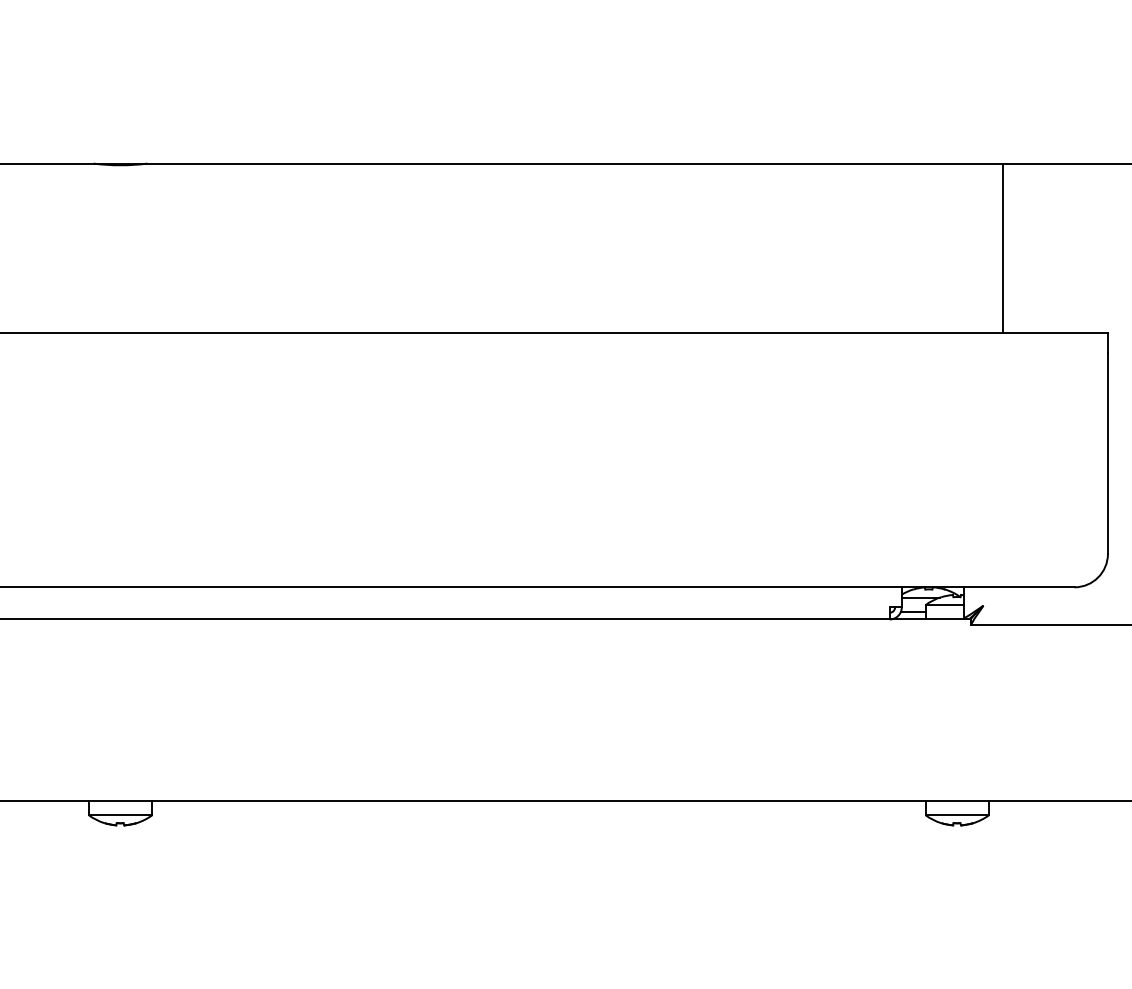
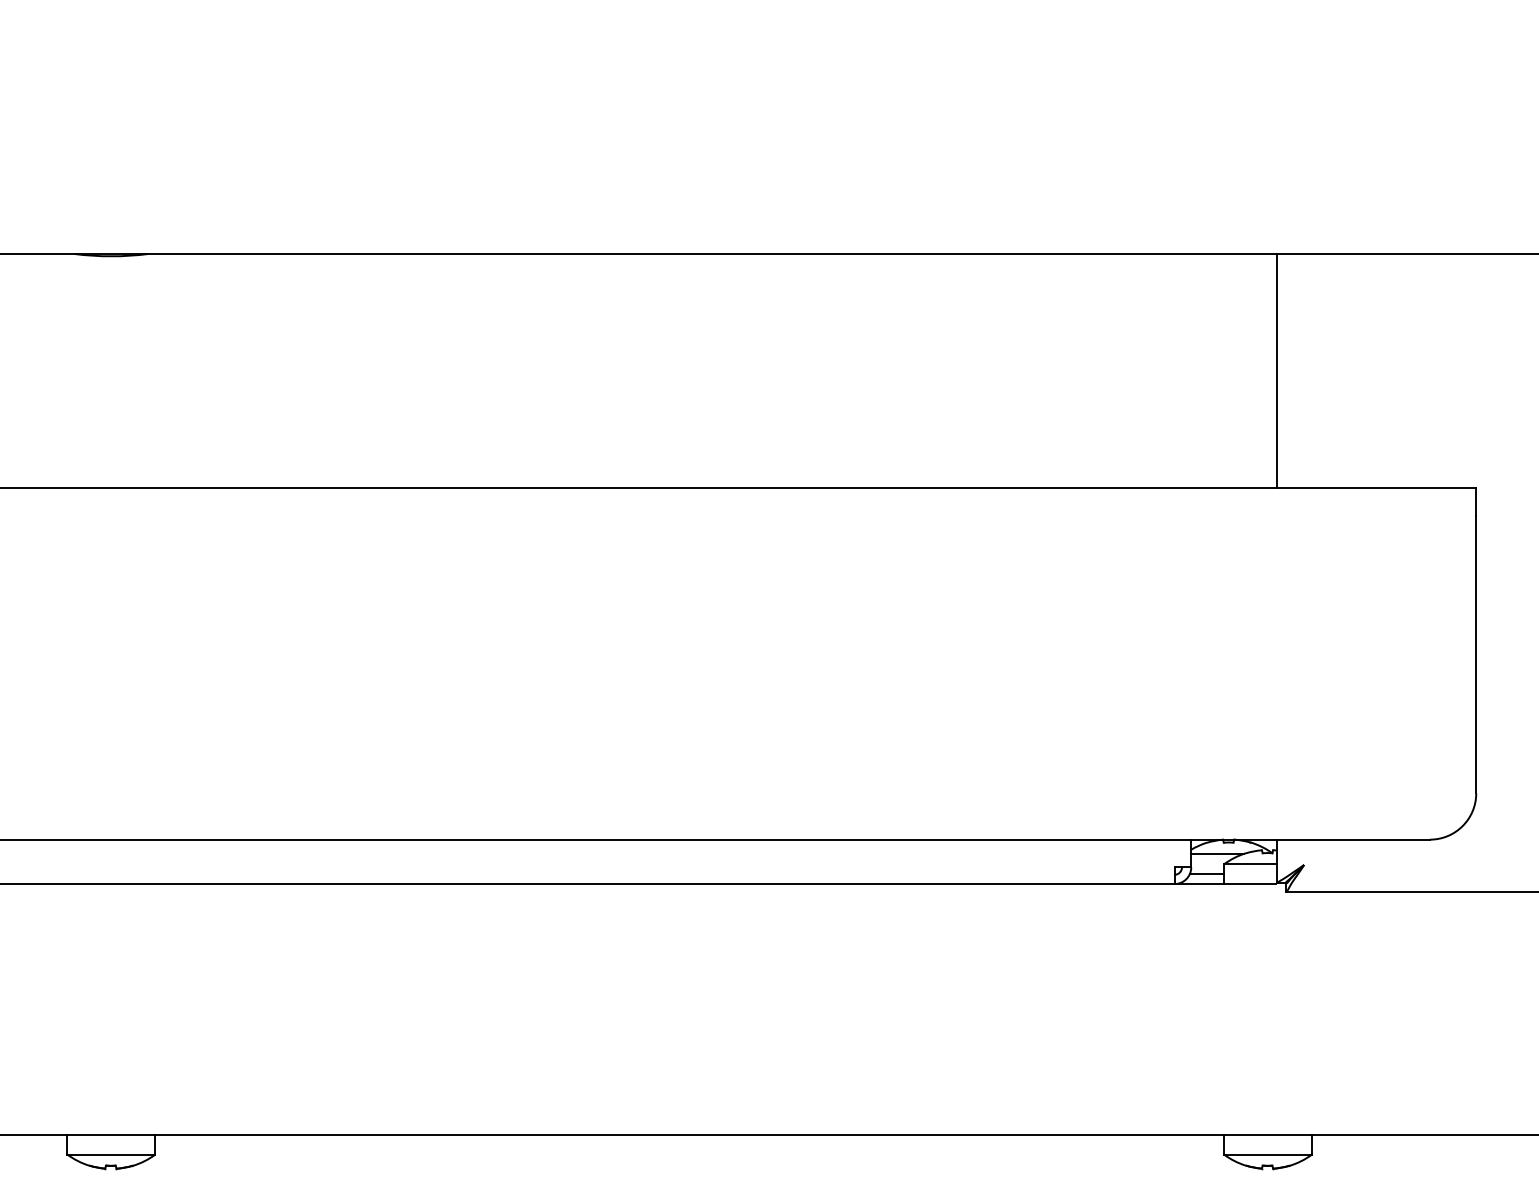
line: (1003, 247) -> (1277, 369), moved

